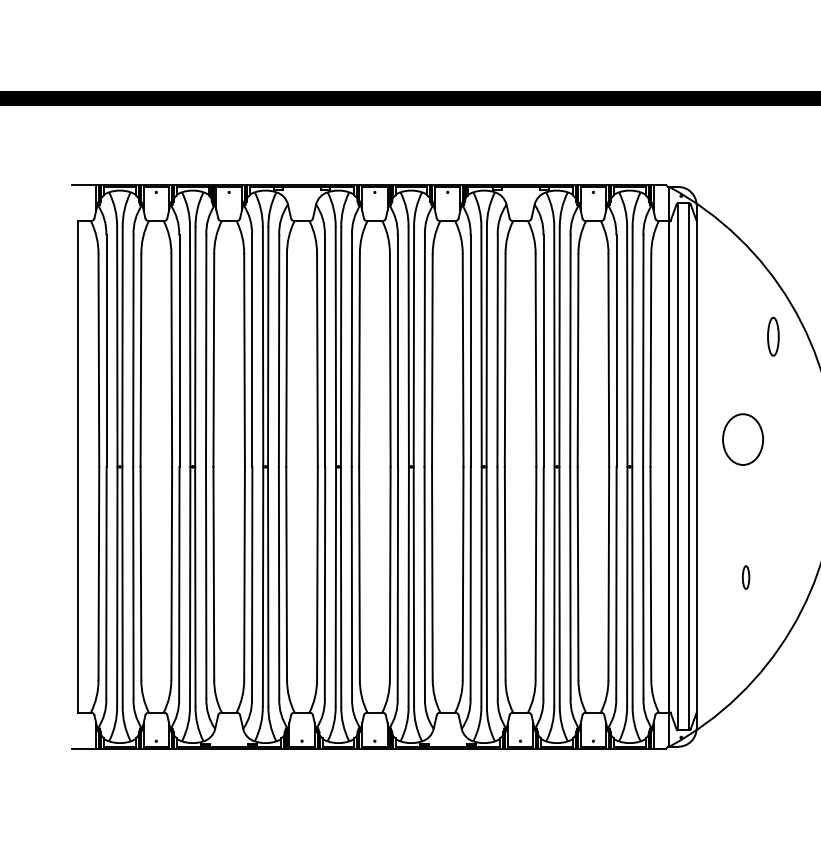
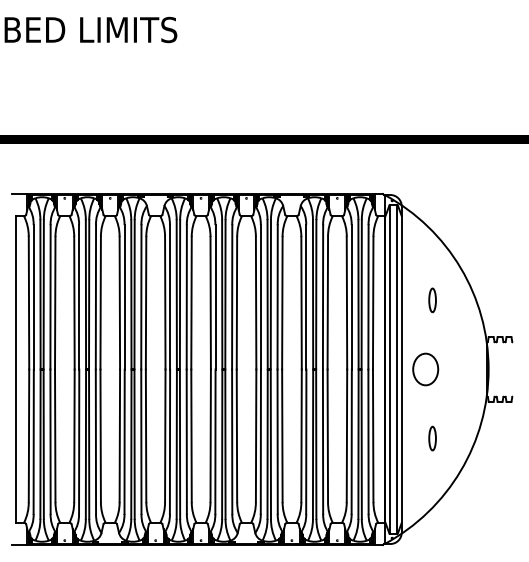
part: (773, 336) -> (432, 300), moved
part: (742, 439) -> (425, 369), moved
part: (745, 577) -> (432, 438), size x1.67

